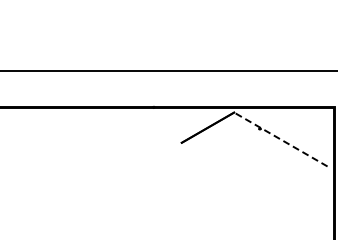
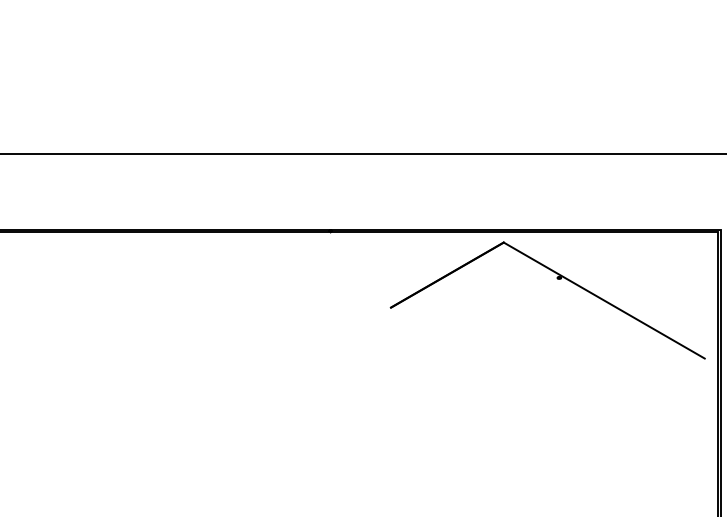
line: (280, 139) -> (603, 300), dashed -> solid

